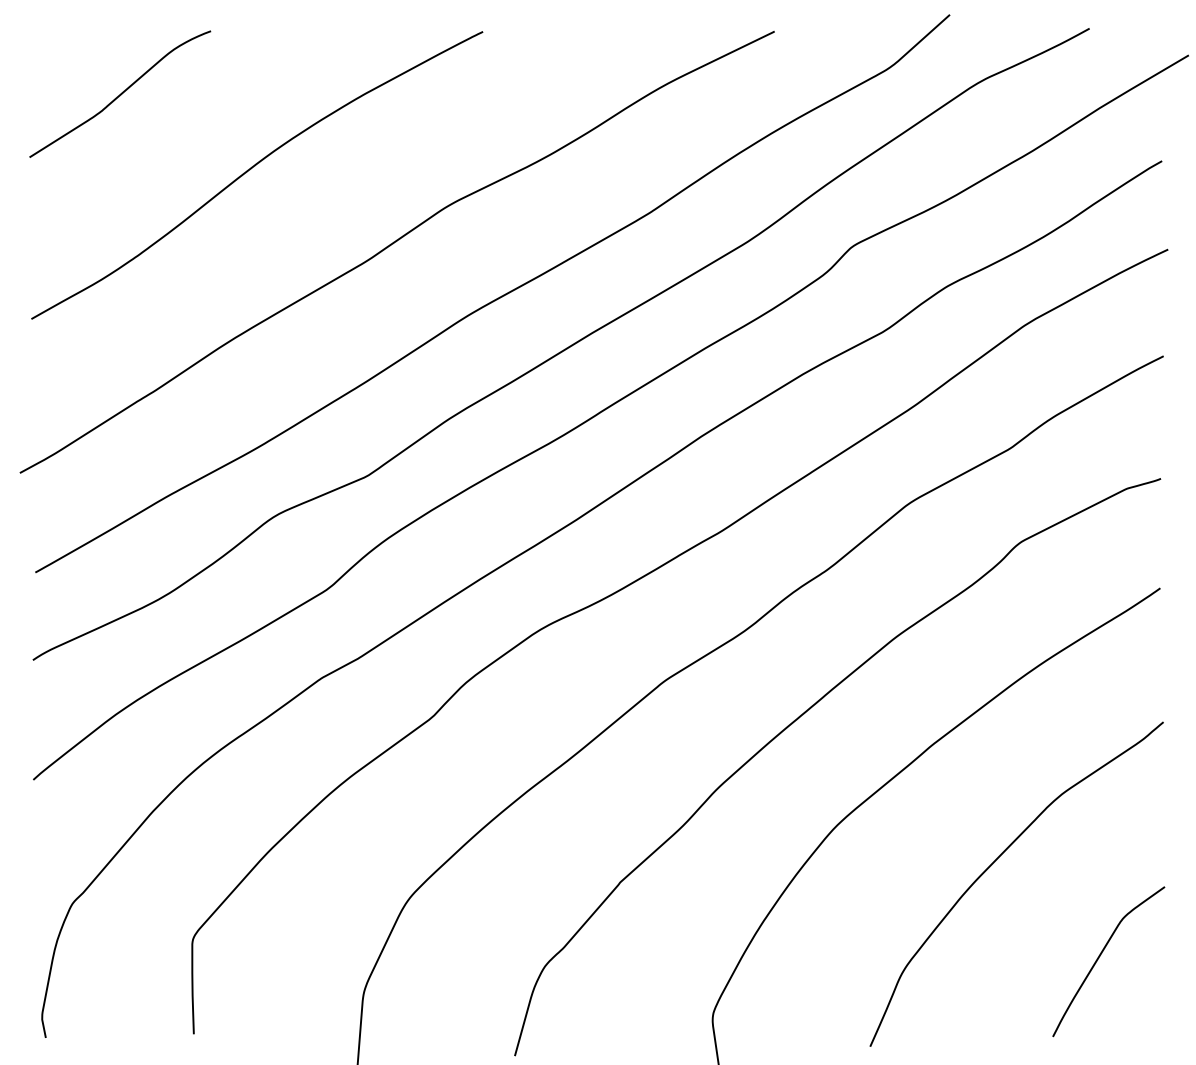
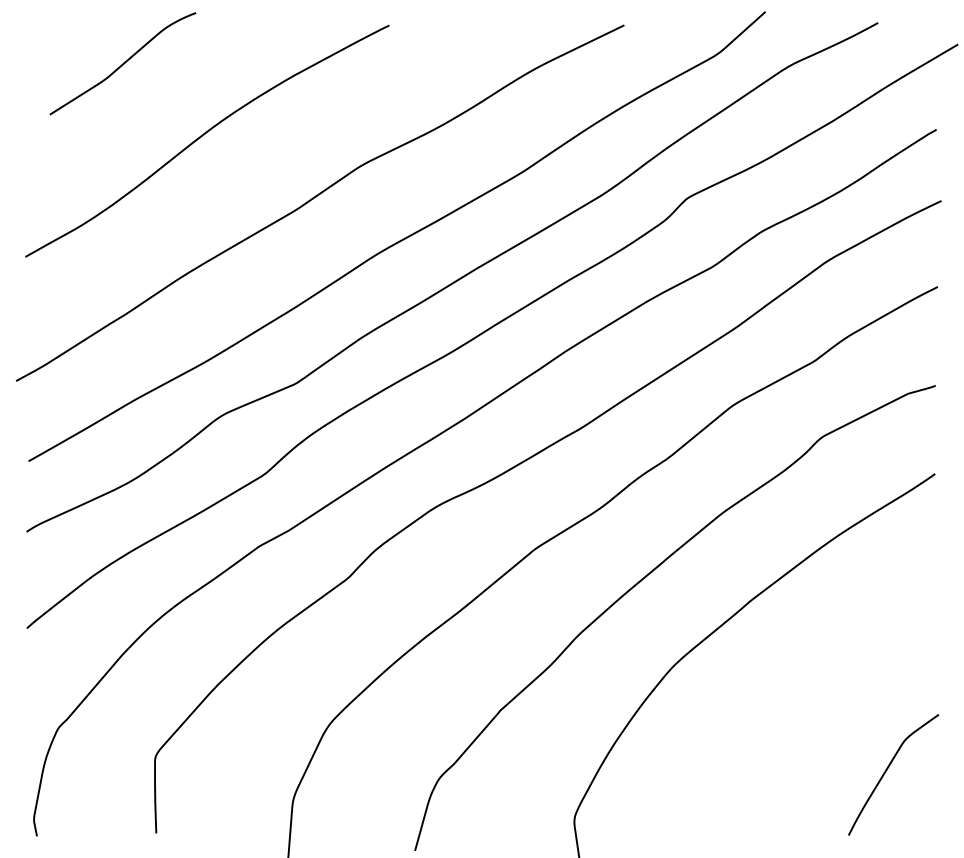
curve: (119, 93) -> (122, 63), moved
curve: (995, 861) -> (802, 694), removed

